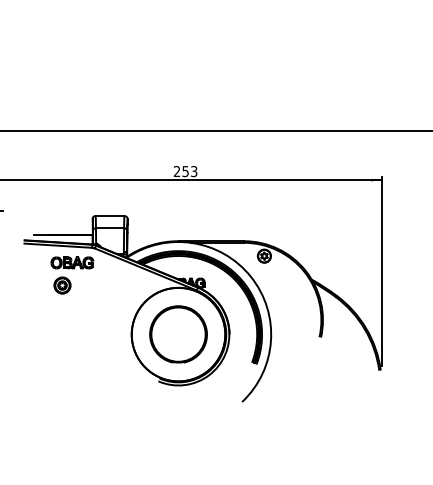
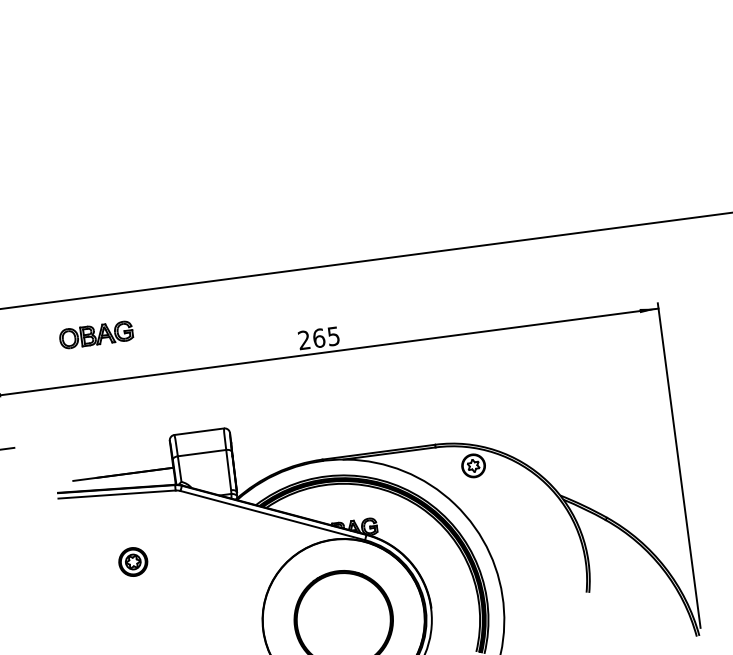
text: (189, 171) -> (325, 337), 253 -> 265
part: (72, 262) -> (96, 334), moved

